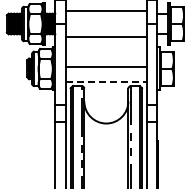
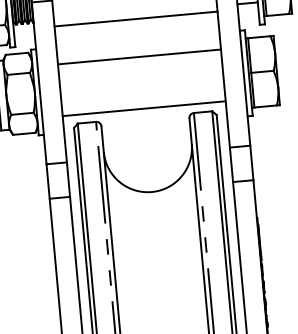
line: (106, 66) -> (139, 56), moved
line: (106, 81) -> (144, 108), dashed -> solid

